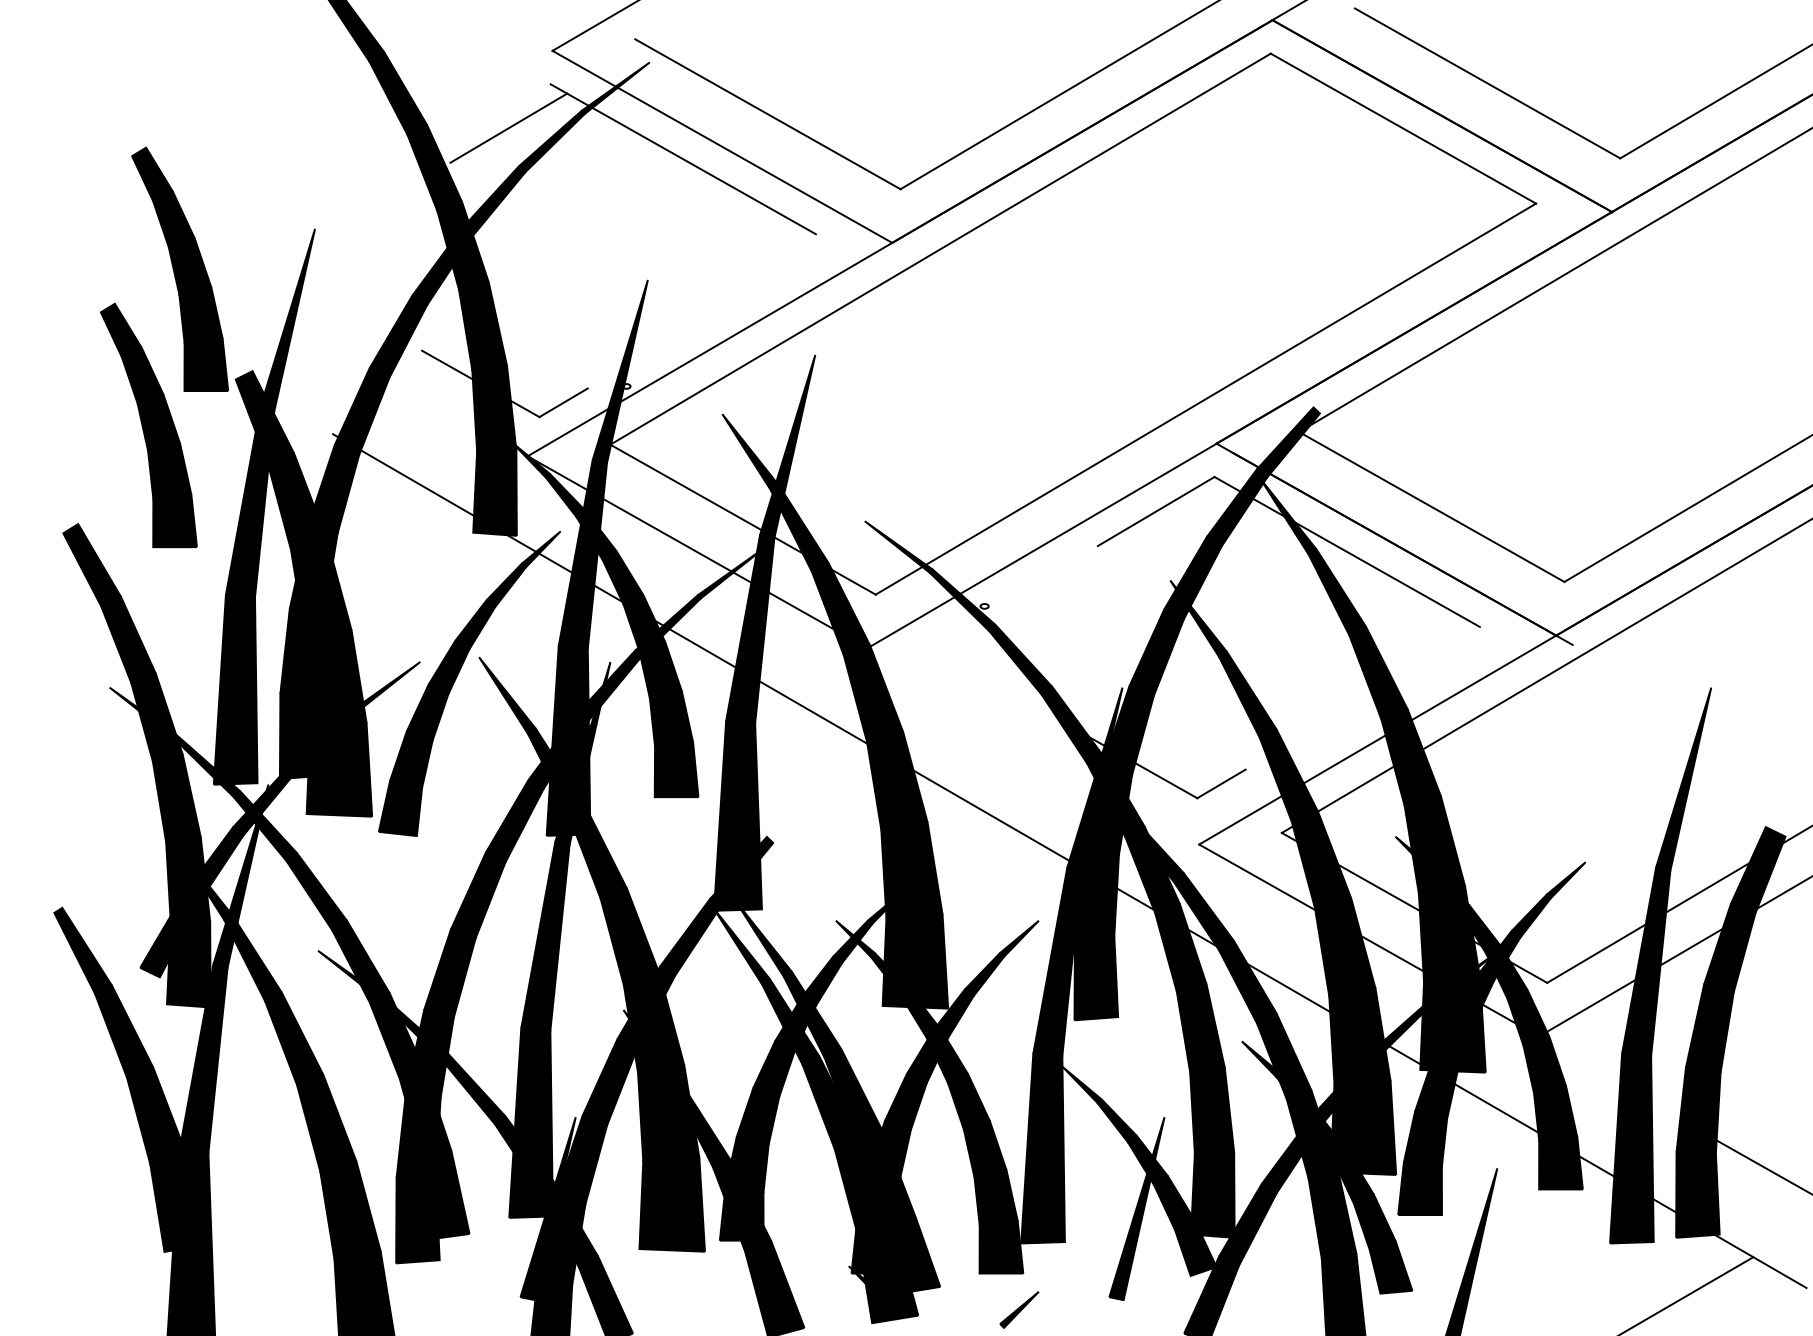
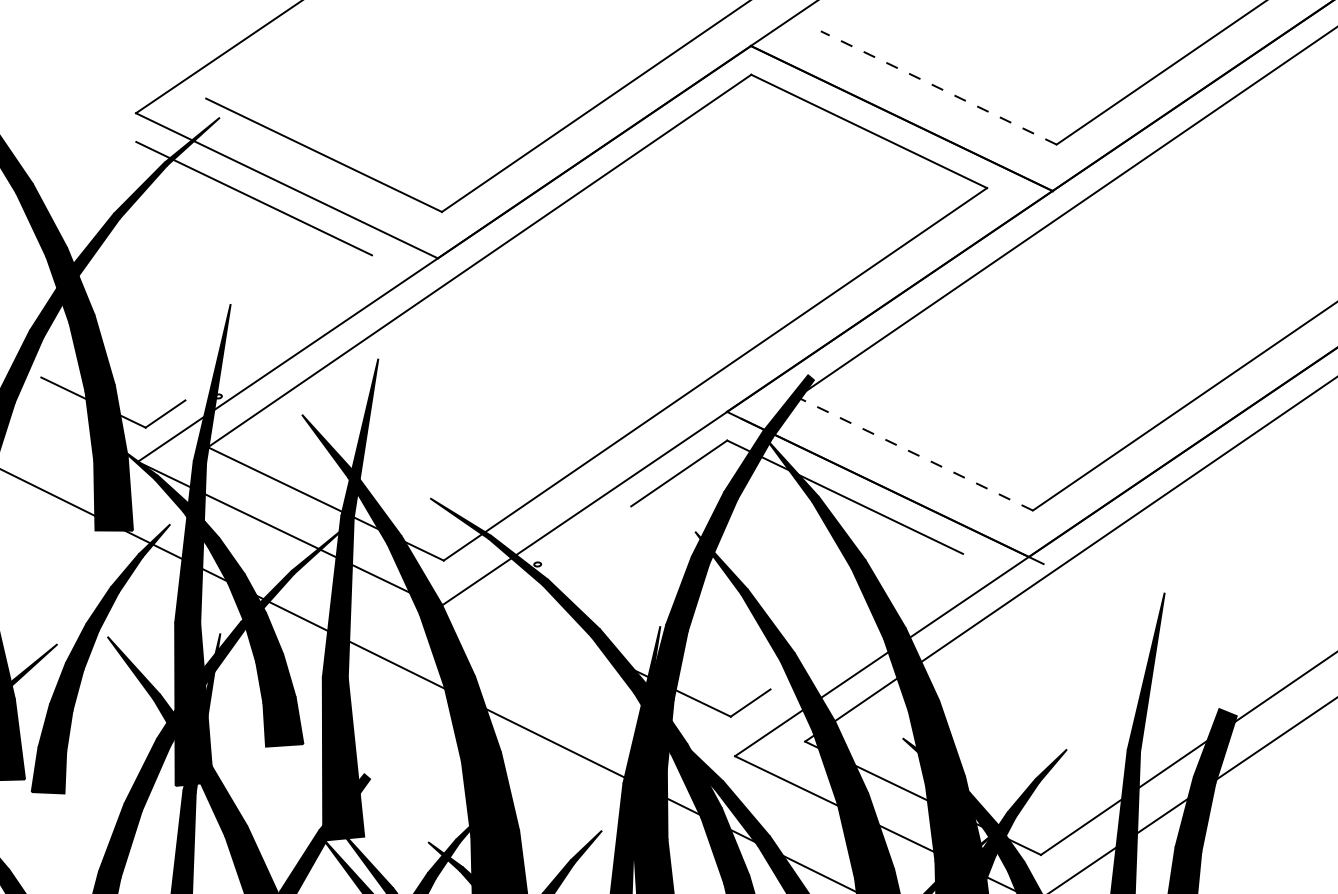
line: (1487, 83) -> (938, 88), solid -> dashed
line: (508, 127) -> (102, 181), removed
line: (1431, 506) -> (914, 453), solid -> dashed

